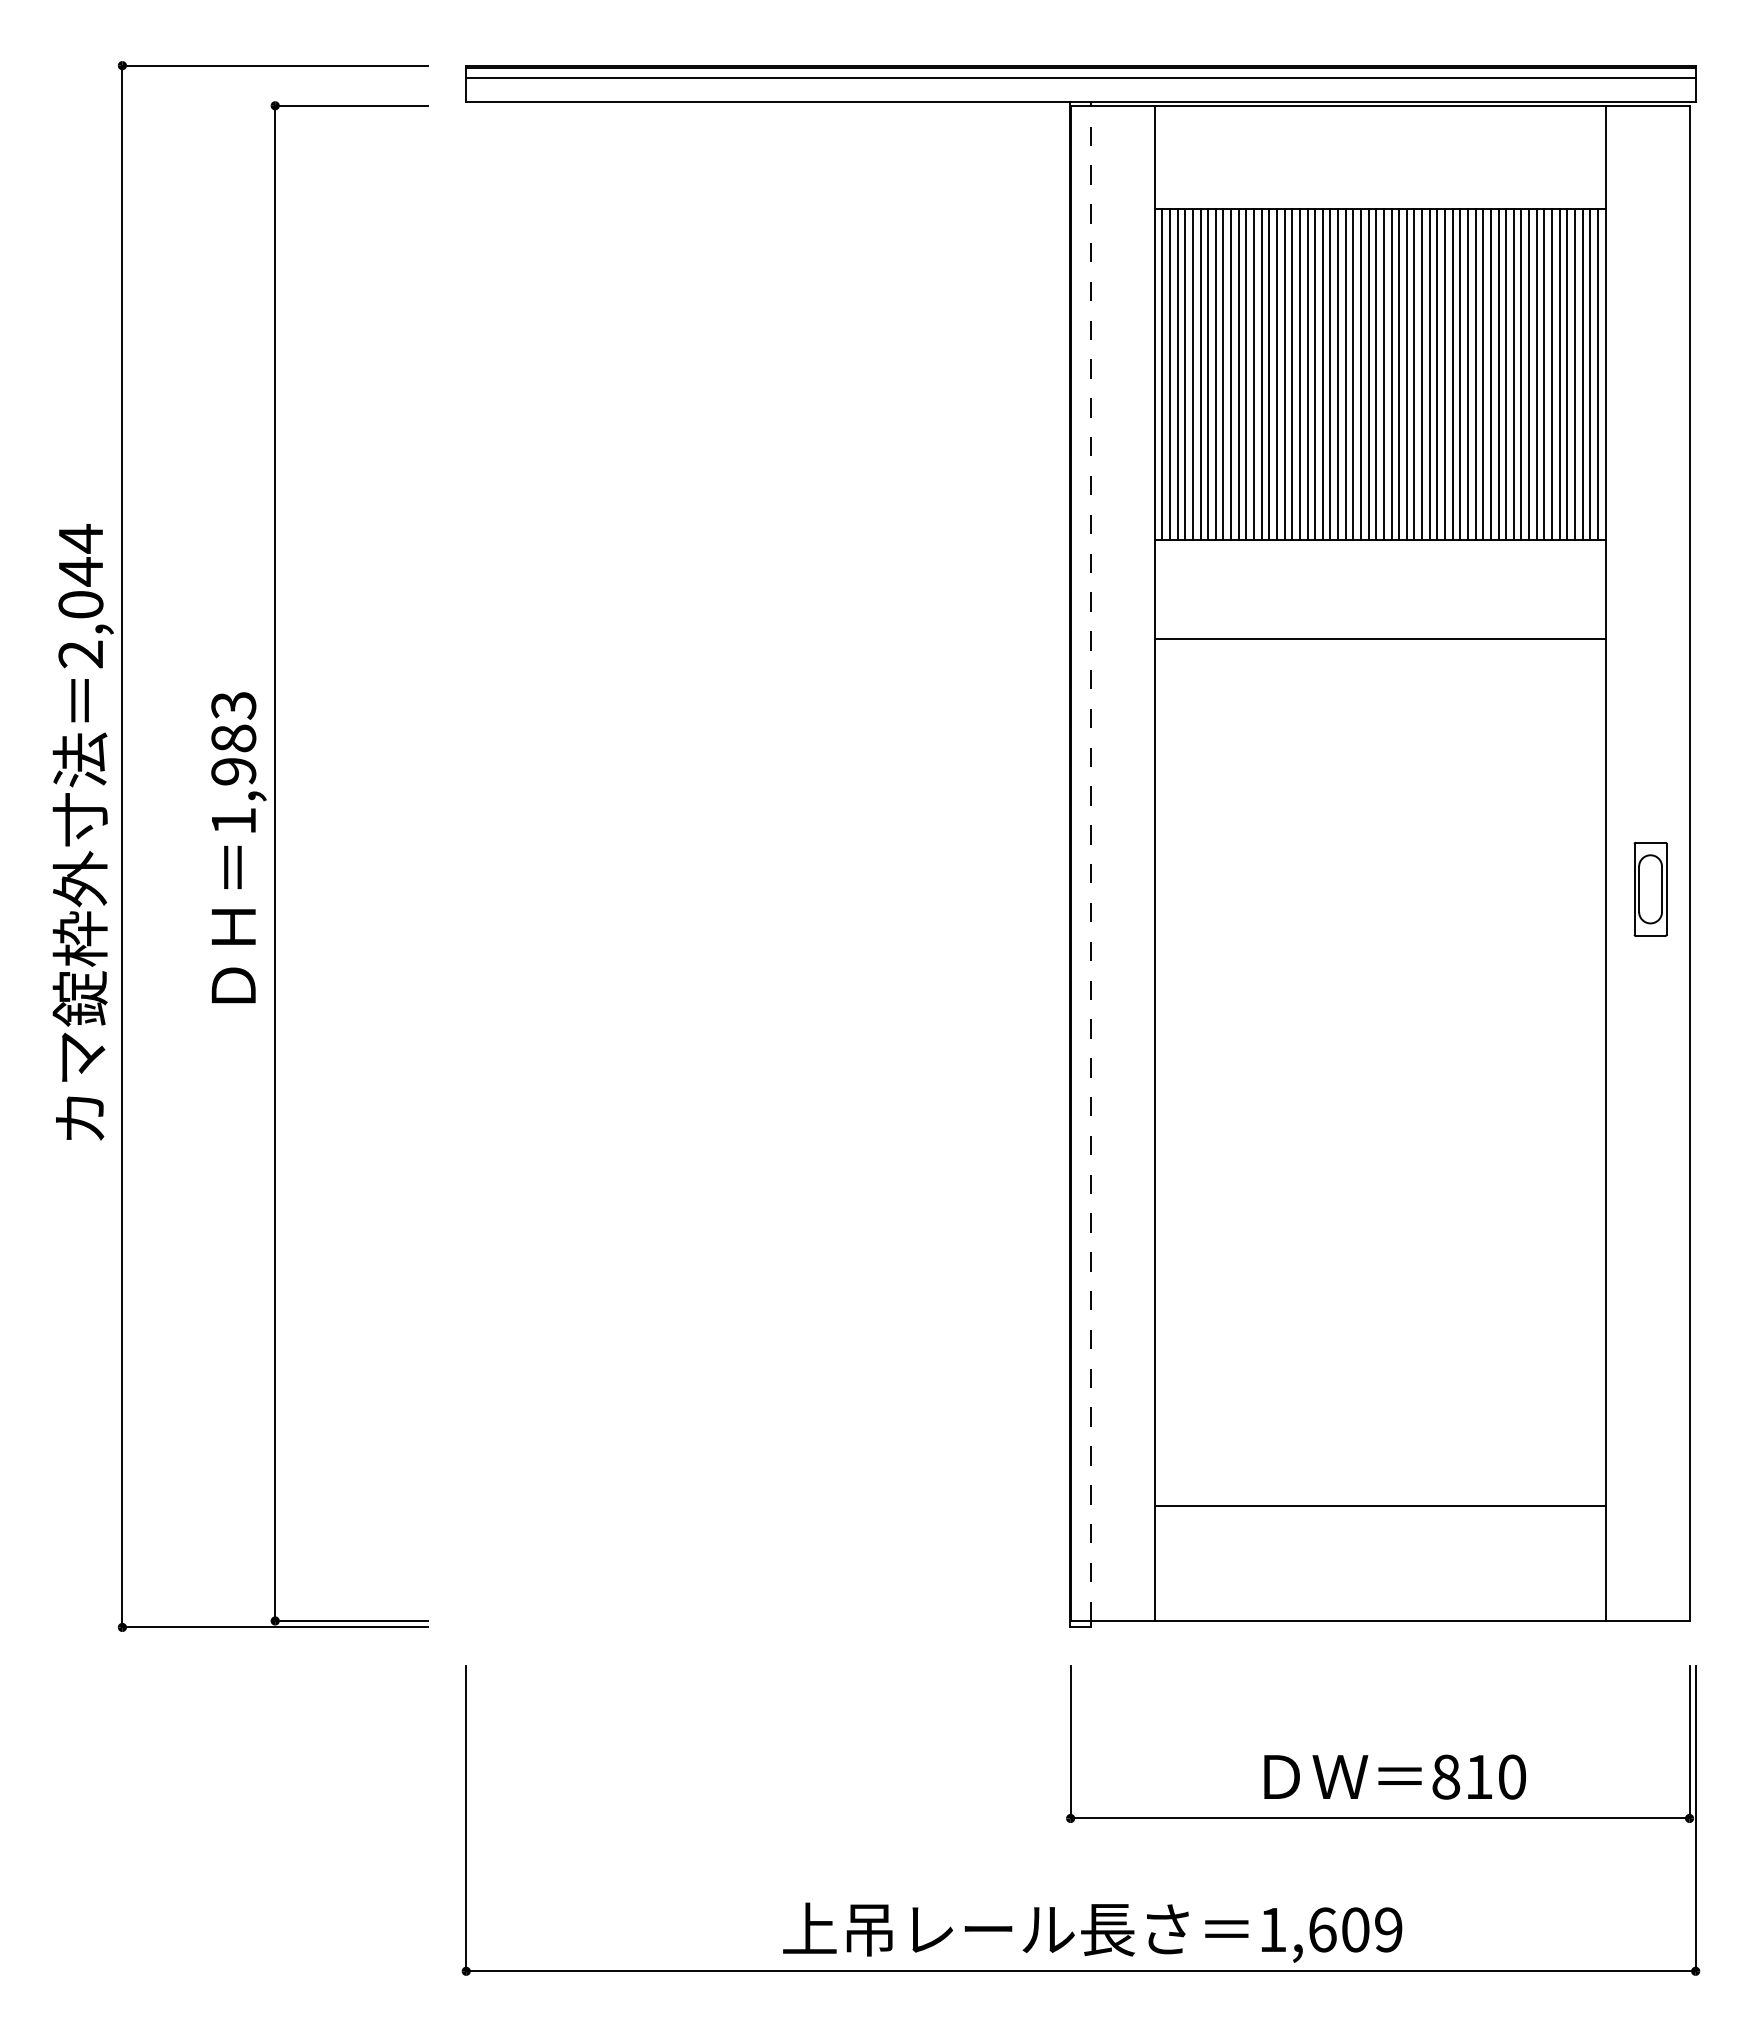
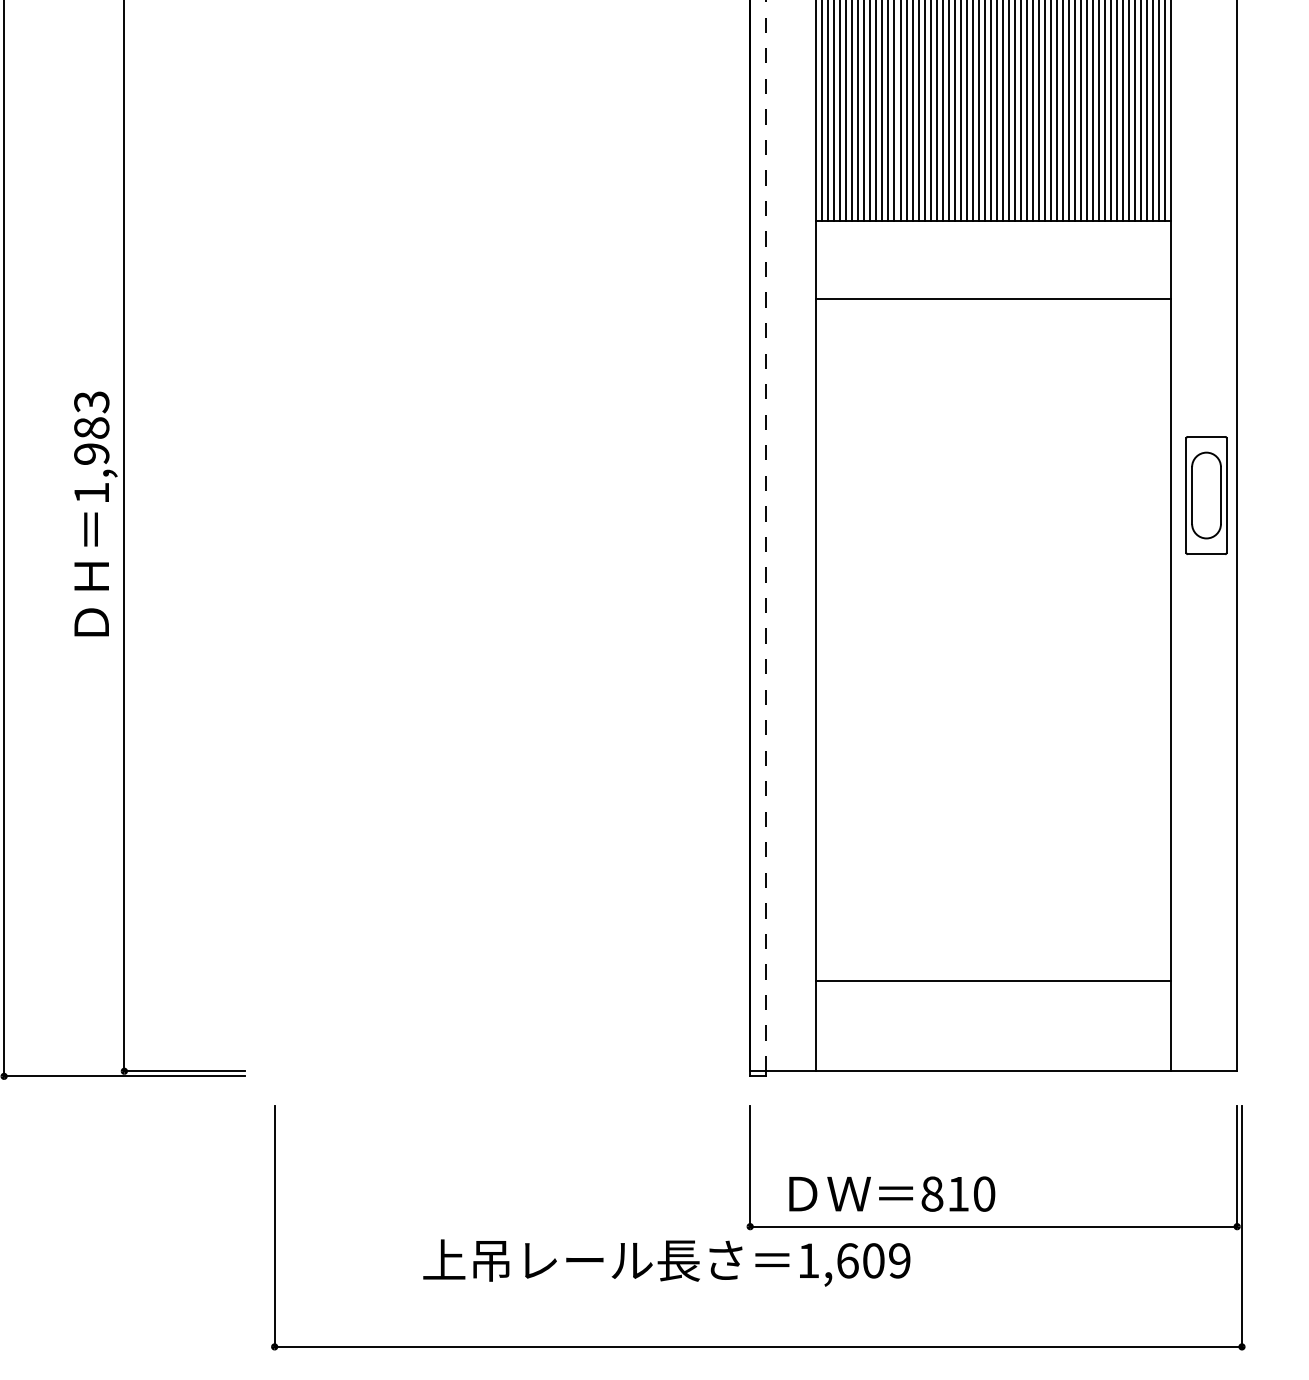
text: (238, 847) -> (95, 513), moved
part: (1650, 889) -> (1206, 495), size x1.6
text: (1394, 1776) -> (891, 1193), moved
text: (1092, 1932) -> (666, 1262), moved

